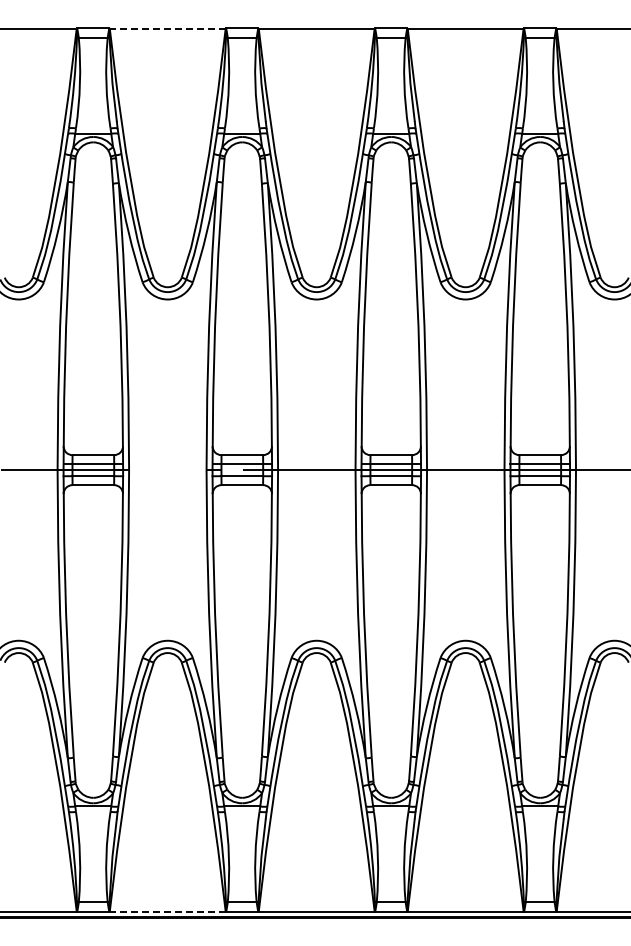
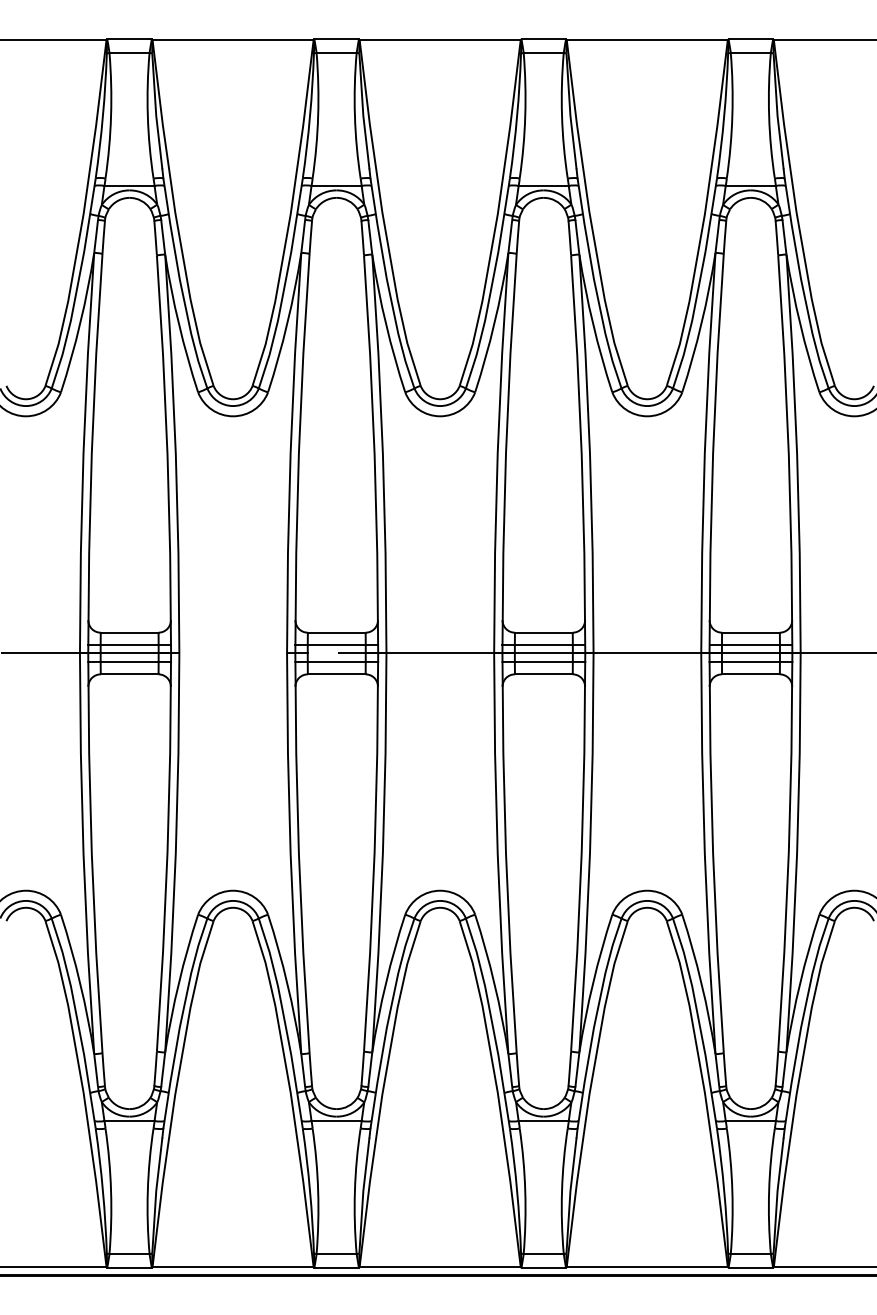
line: (167, 28) -> (232, 39), dashed -> solid
line: (167, 911) -> (232, 1267), dashed -> solid

